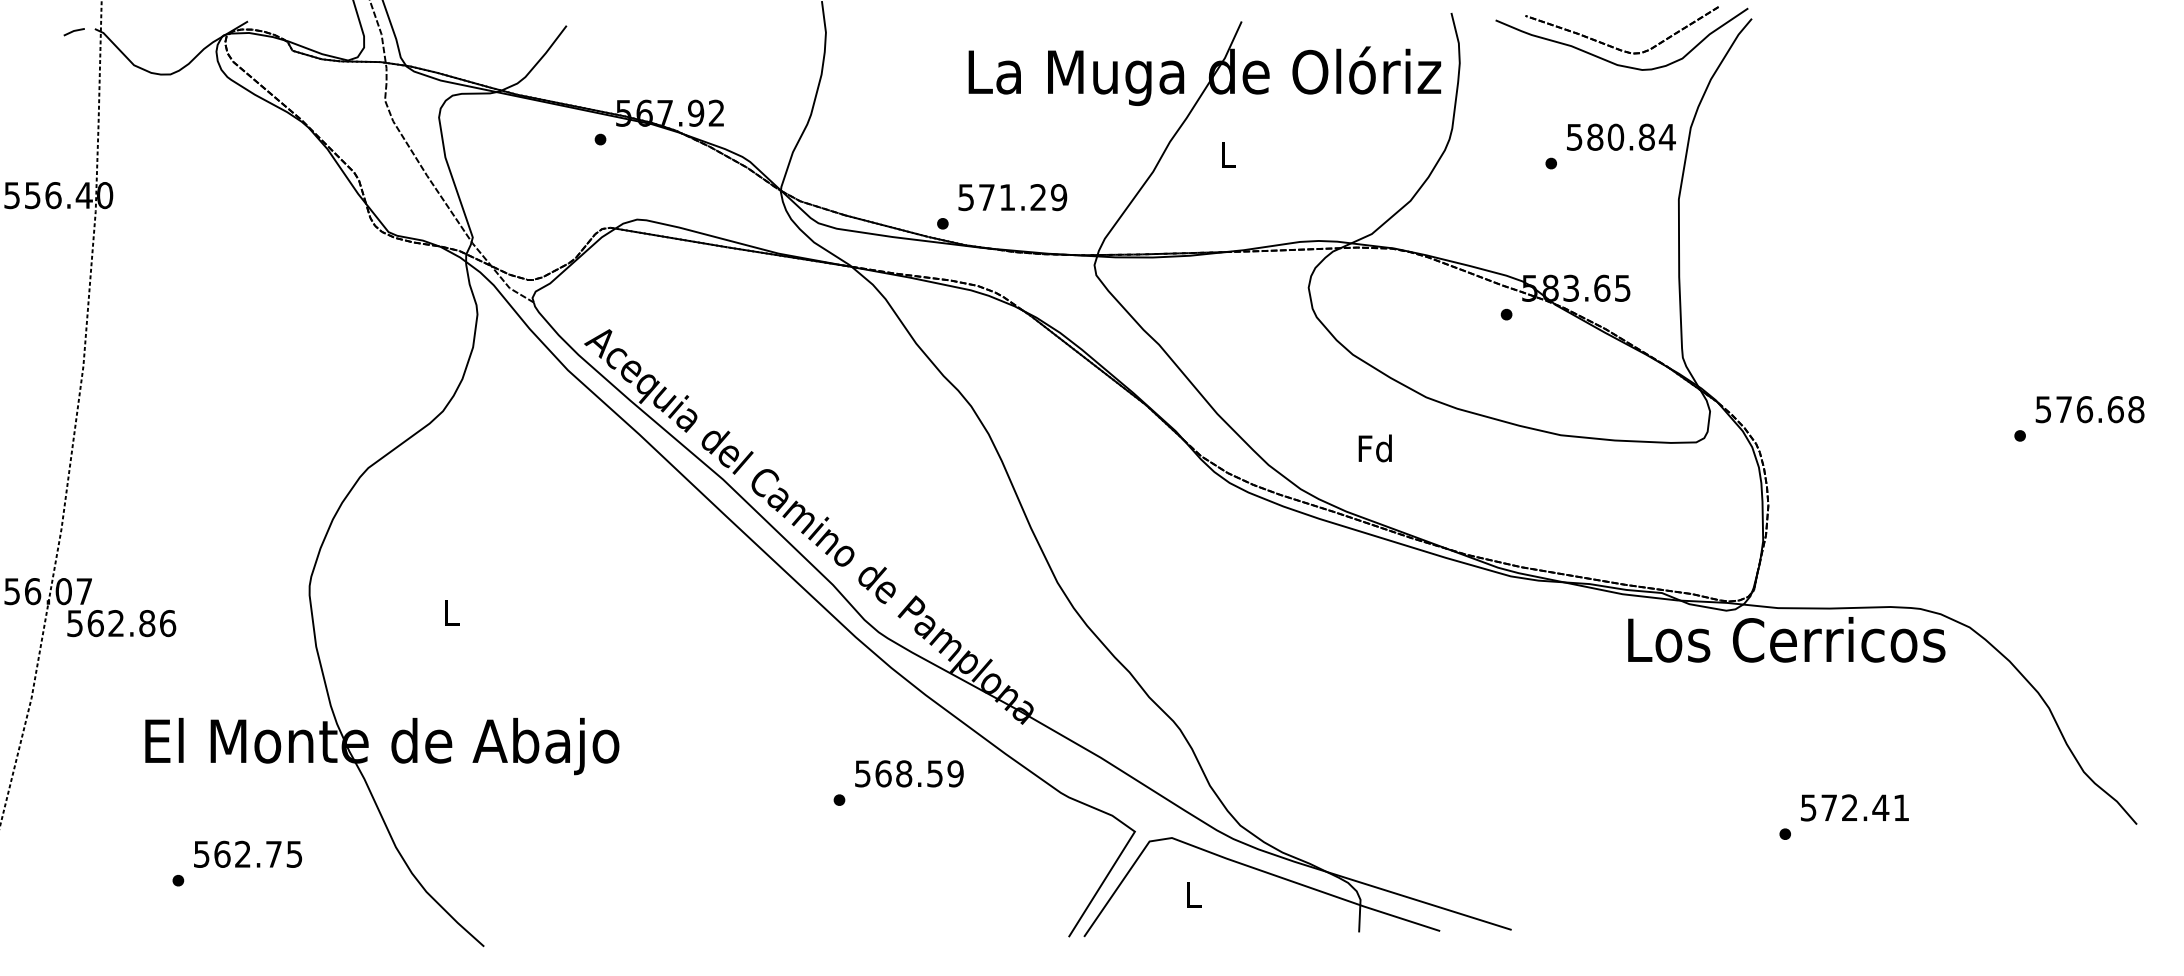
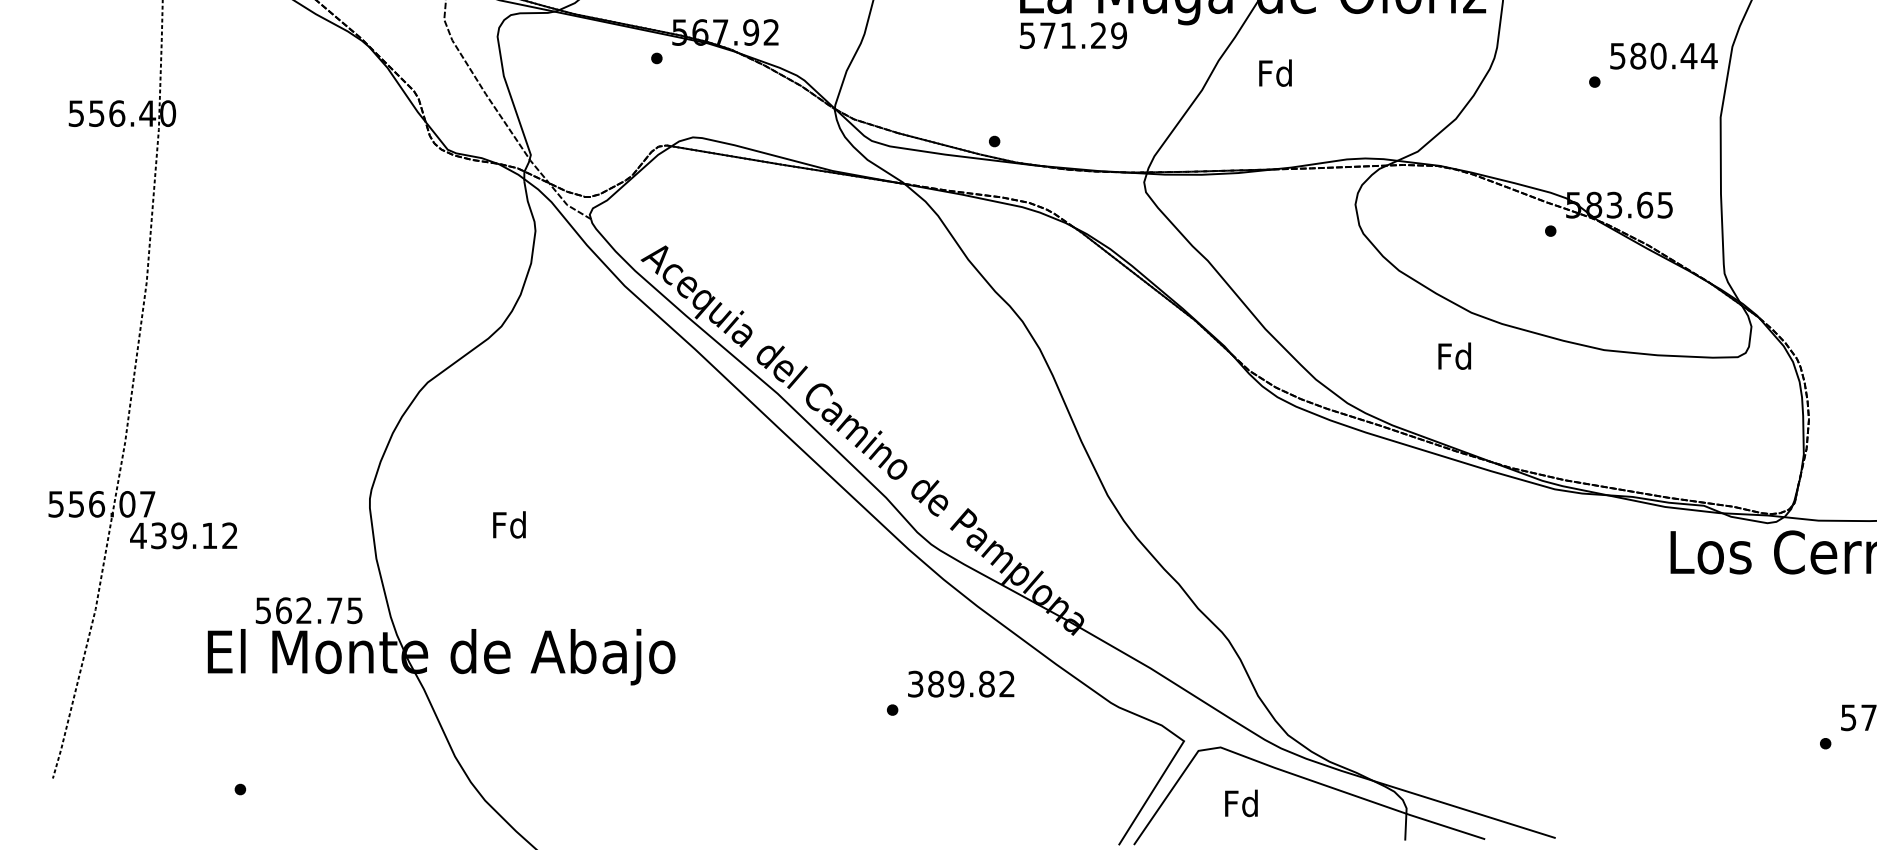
text: (1646, 136) -> (1688, 55), 580.84 -> 580.44
text: (1227, 154) -> (1275, 73), L -> Fd
text: (1012, 197) -> (1073, 35), moved
text: (1374, 448) -> (1453, 356), moved
text: (450, 612) -> (508, 524), L -> Fd
text: (121, 623) -> (184, 535), 562.86 -> 439.12
text: (909, 773) -> (961, 683), 568.59 -> 389.82
text: (247, 853) -> (308, 609), moved
text: (1192, 894) -> (1240, 803), L -> Fd

